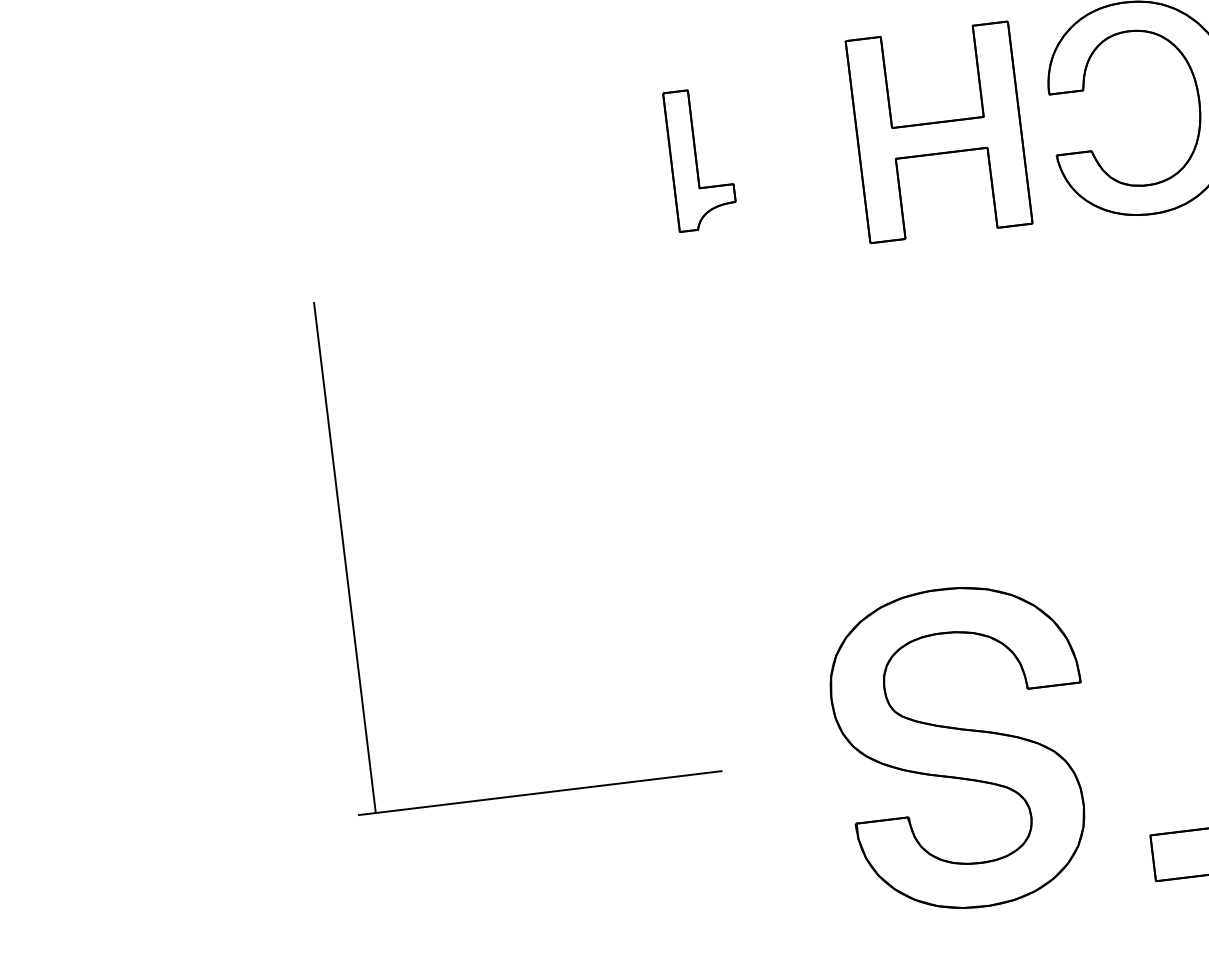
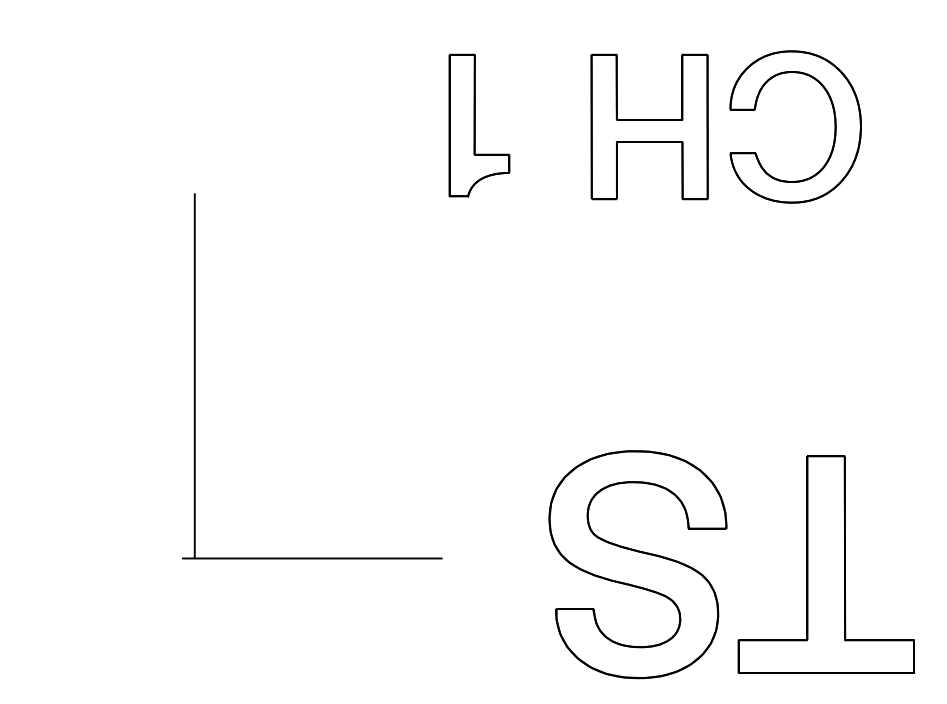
part: (700, 159) -> (479, 125), size x1.43
part: (962, 747) -> (637, 564), moved

